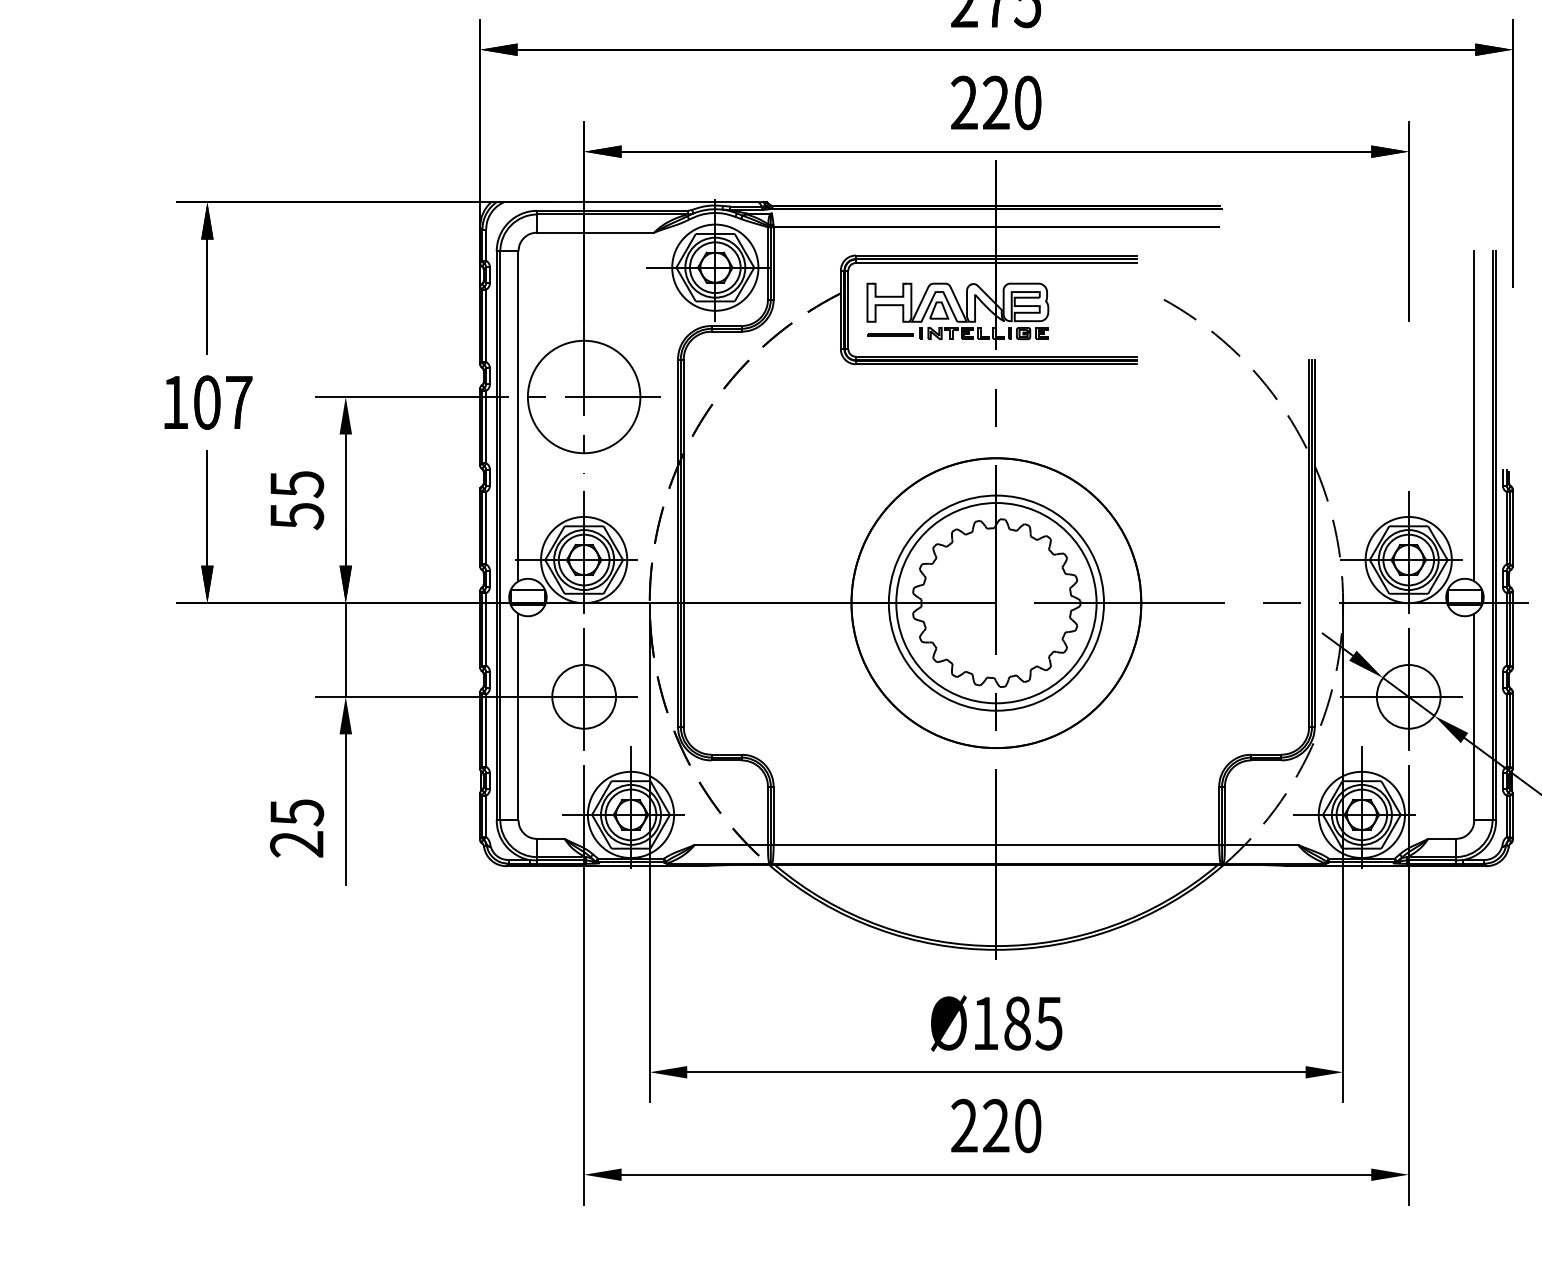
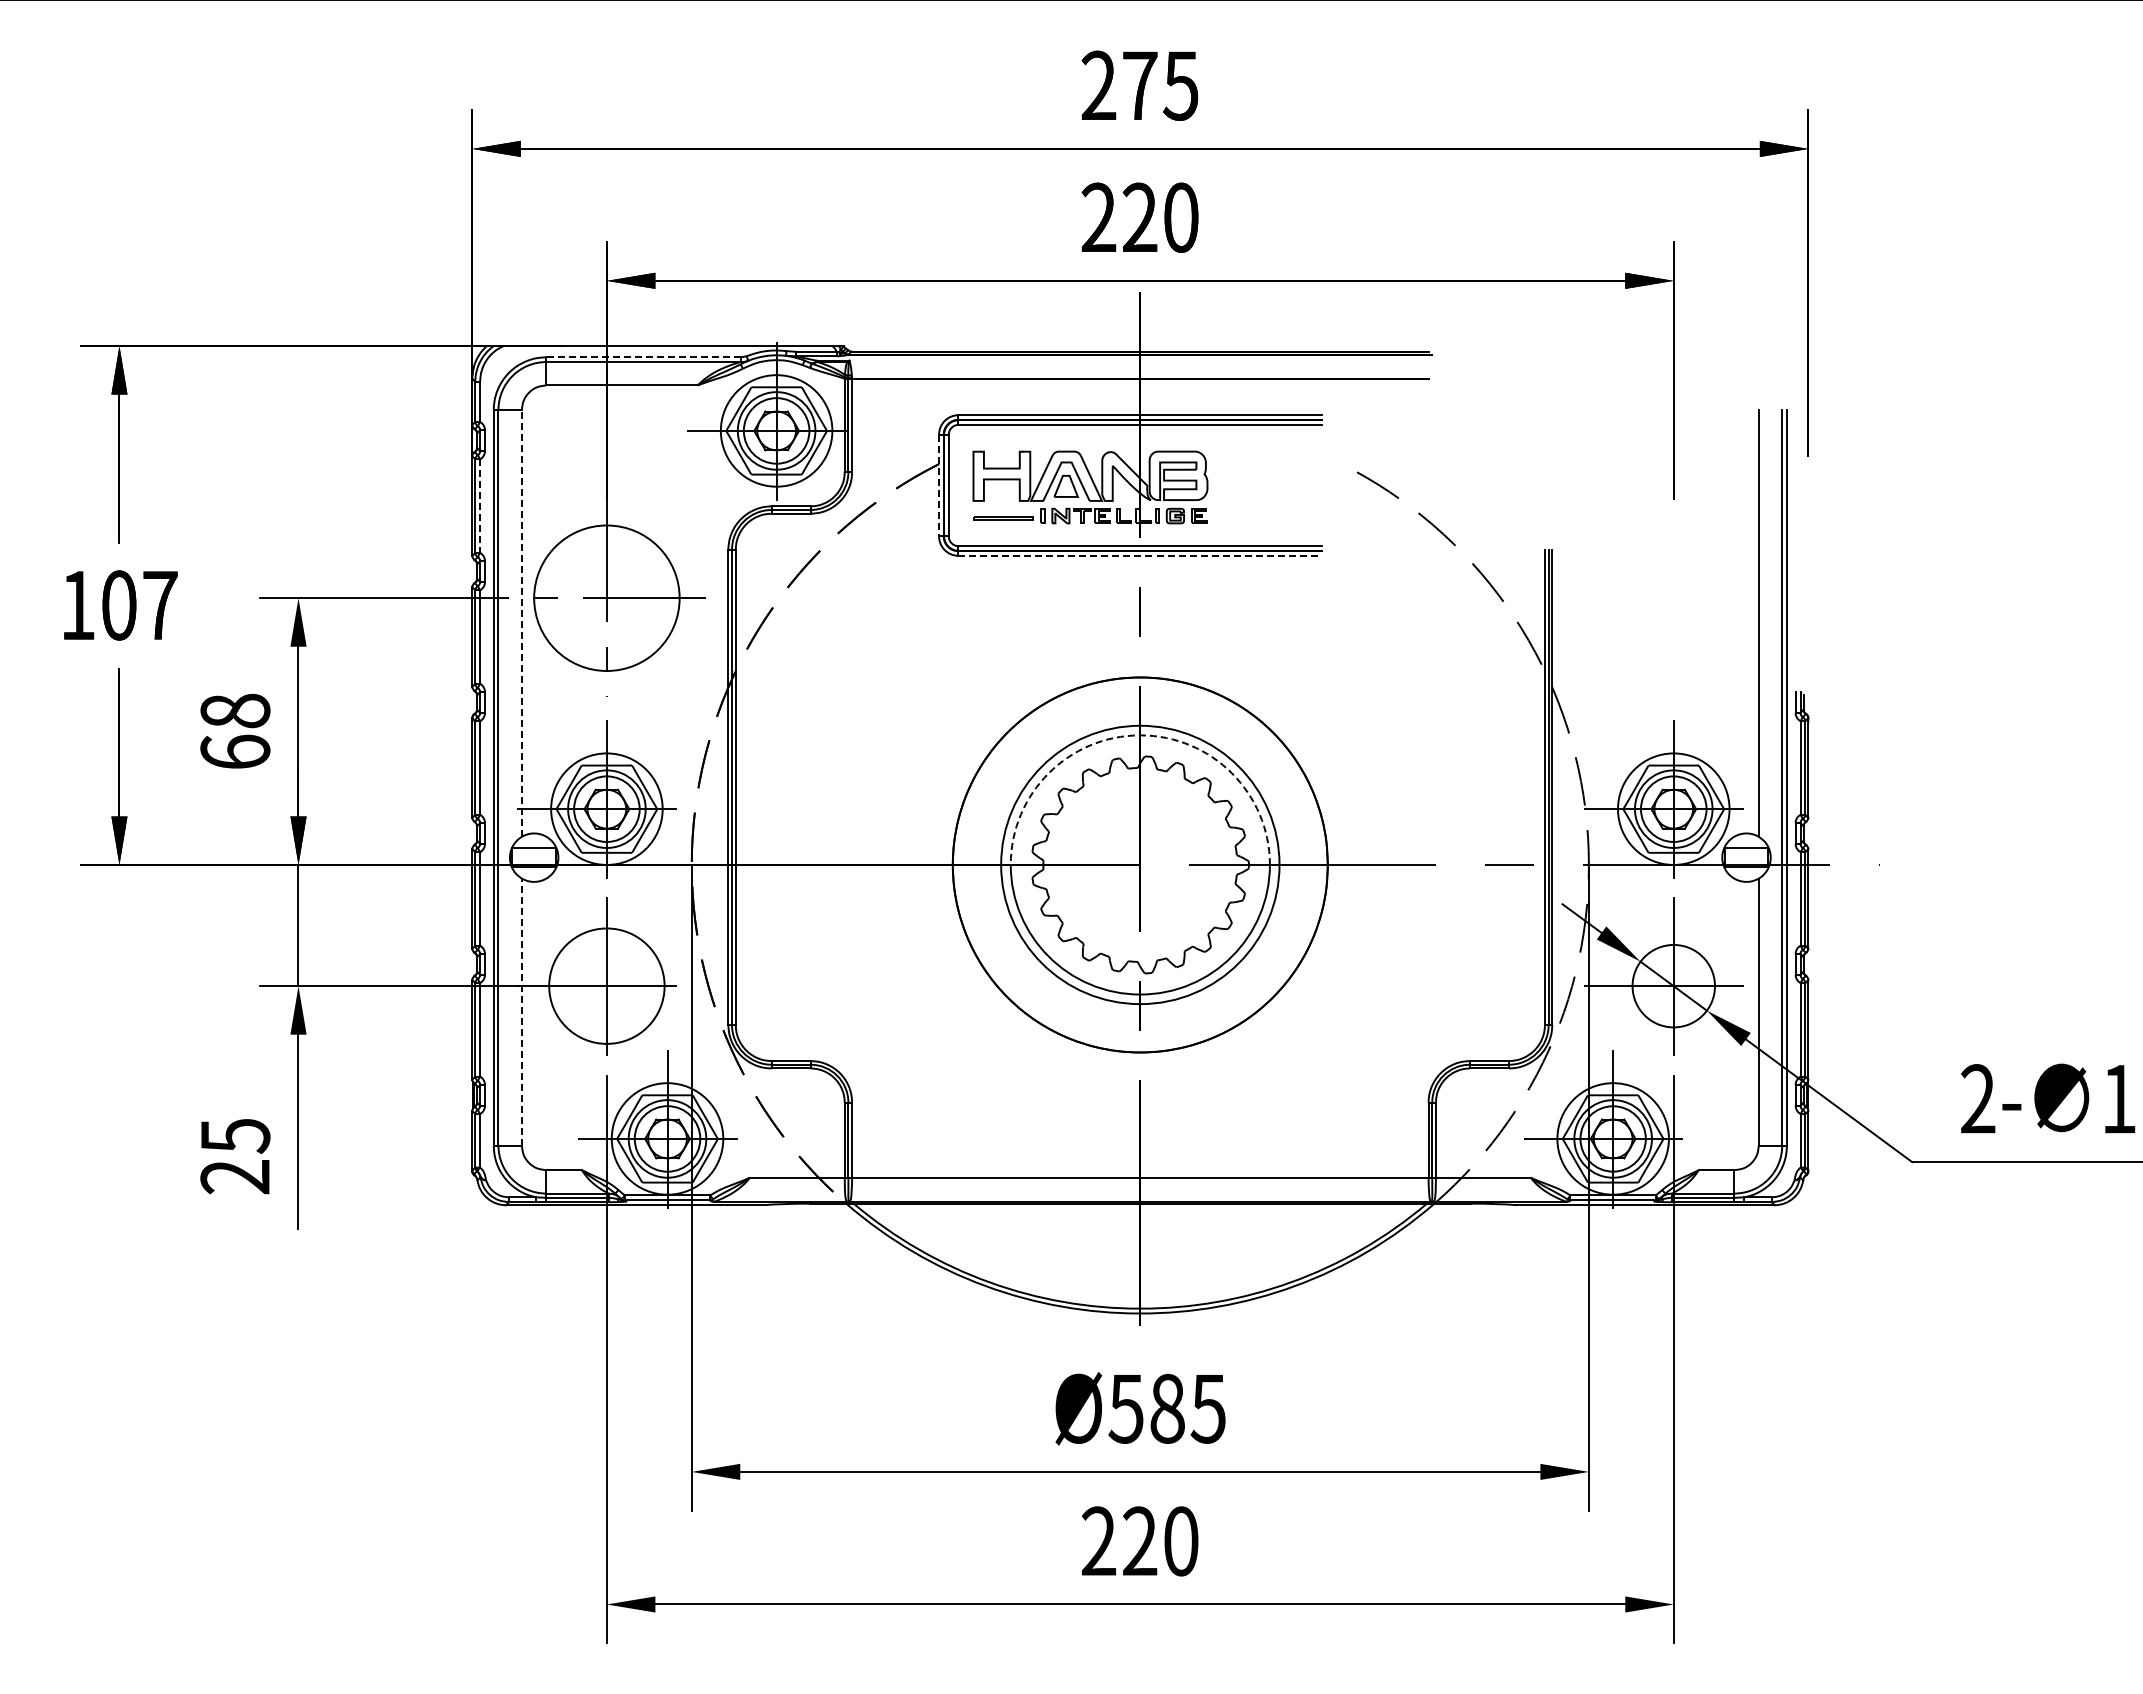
line: (612, 210) -> (643, 357), solid -> dashed
line: (841, 309) -> (939, 485), solid -> dashed
line: (486, 326) -> (480, 506), solid -> dashed
line: (996, 363) -> (1140, 555), solid -> dashed
line: (518, 415) -> (521, 622), solid -> dashed
text: (297, 500) -> (235, 731), 55 -> 68
arc: (996, 503) -> (1140, 735), solid -> dashed
circle: (583, 696) -> (606, 985), size x1.4
line: (518, 717) -> (521, 1012), solid -> dashed
text: (984, 1024) -> (1125, 1409), Ø185 -> Ø585

